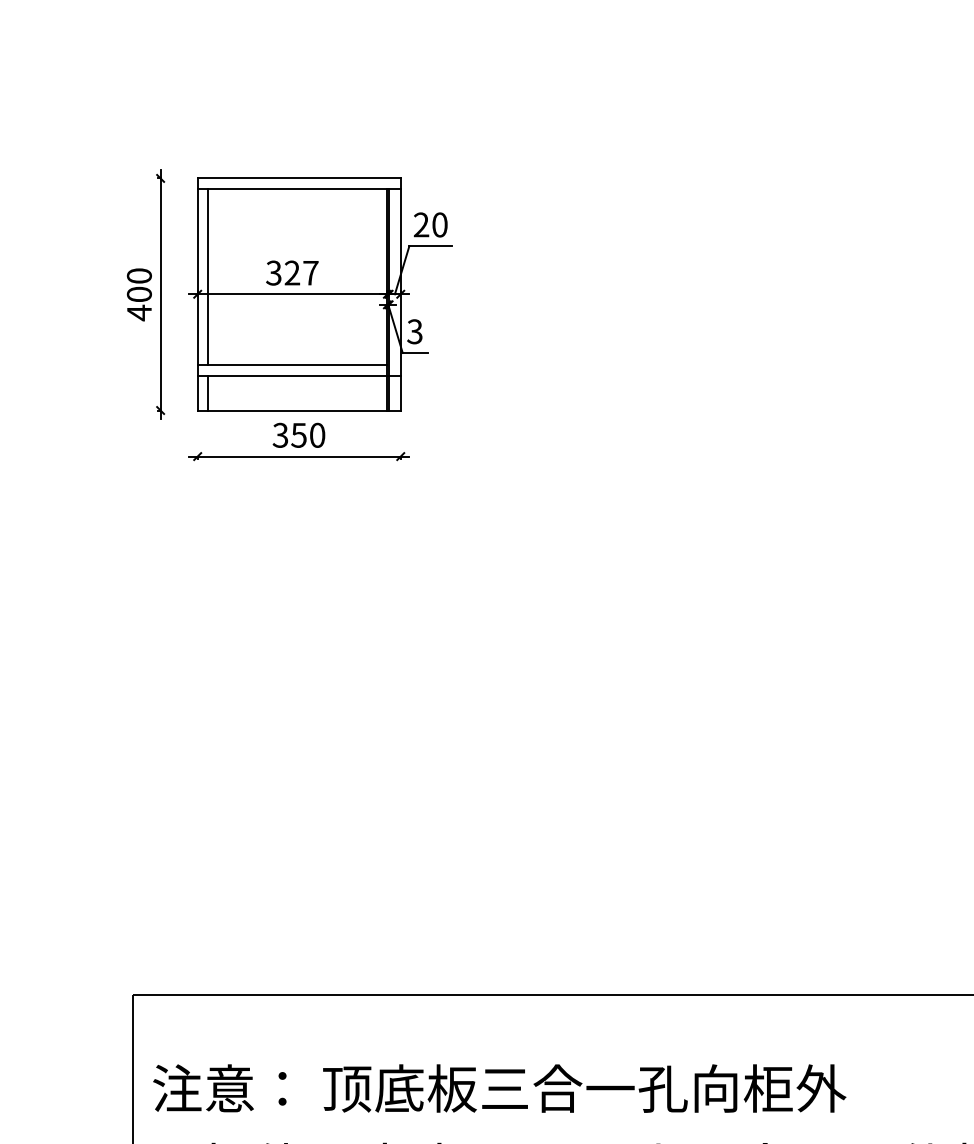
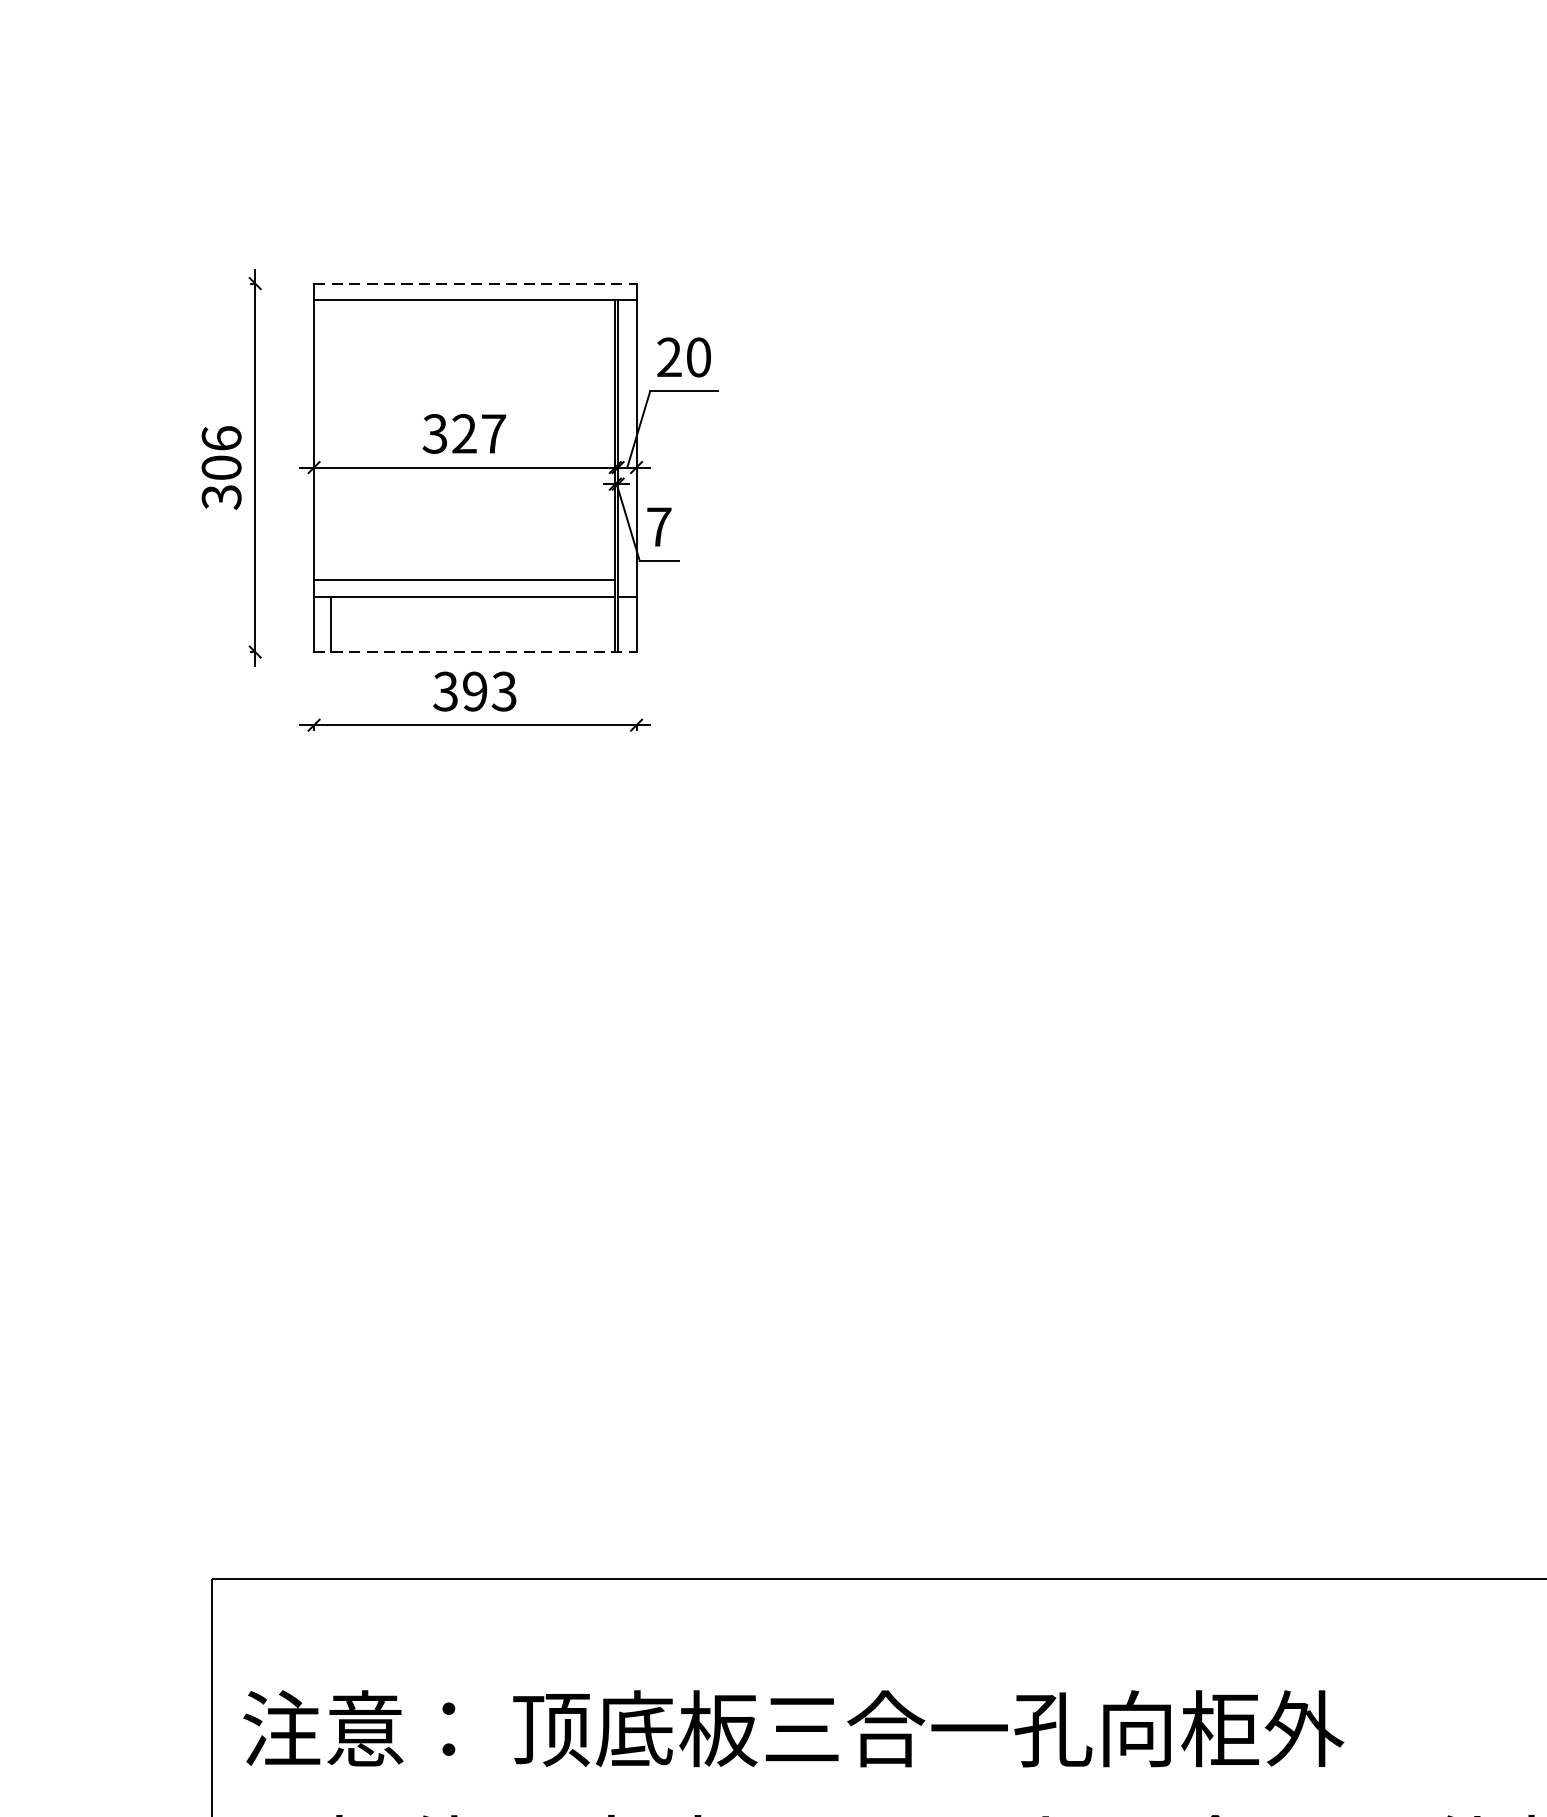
line: (299, 178) -> (475, 283), solid -> dashed
line: (208, 276) -> (331, 439), removed
text: (138, 294) -> (220, 467), 400 -> 306
text: (414, 331) -> (658, 526), 3 -> 7
line: (299, 410) -> (475, 652), solid -> dashed
text: (308, 434) -> (490, 690), 350 -> 393

